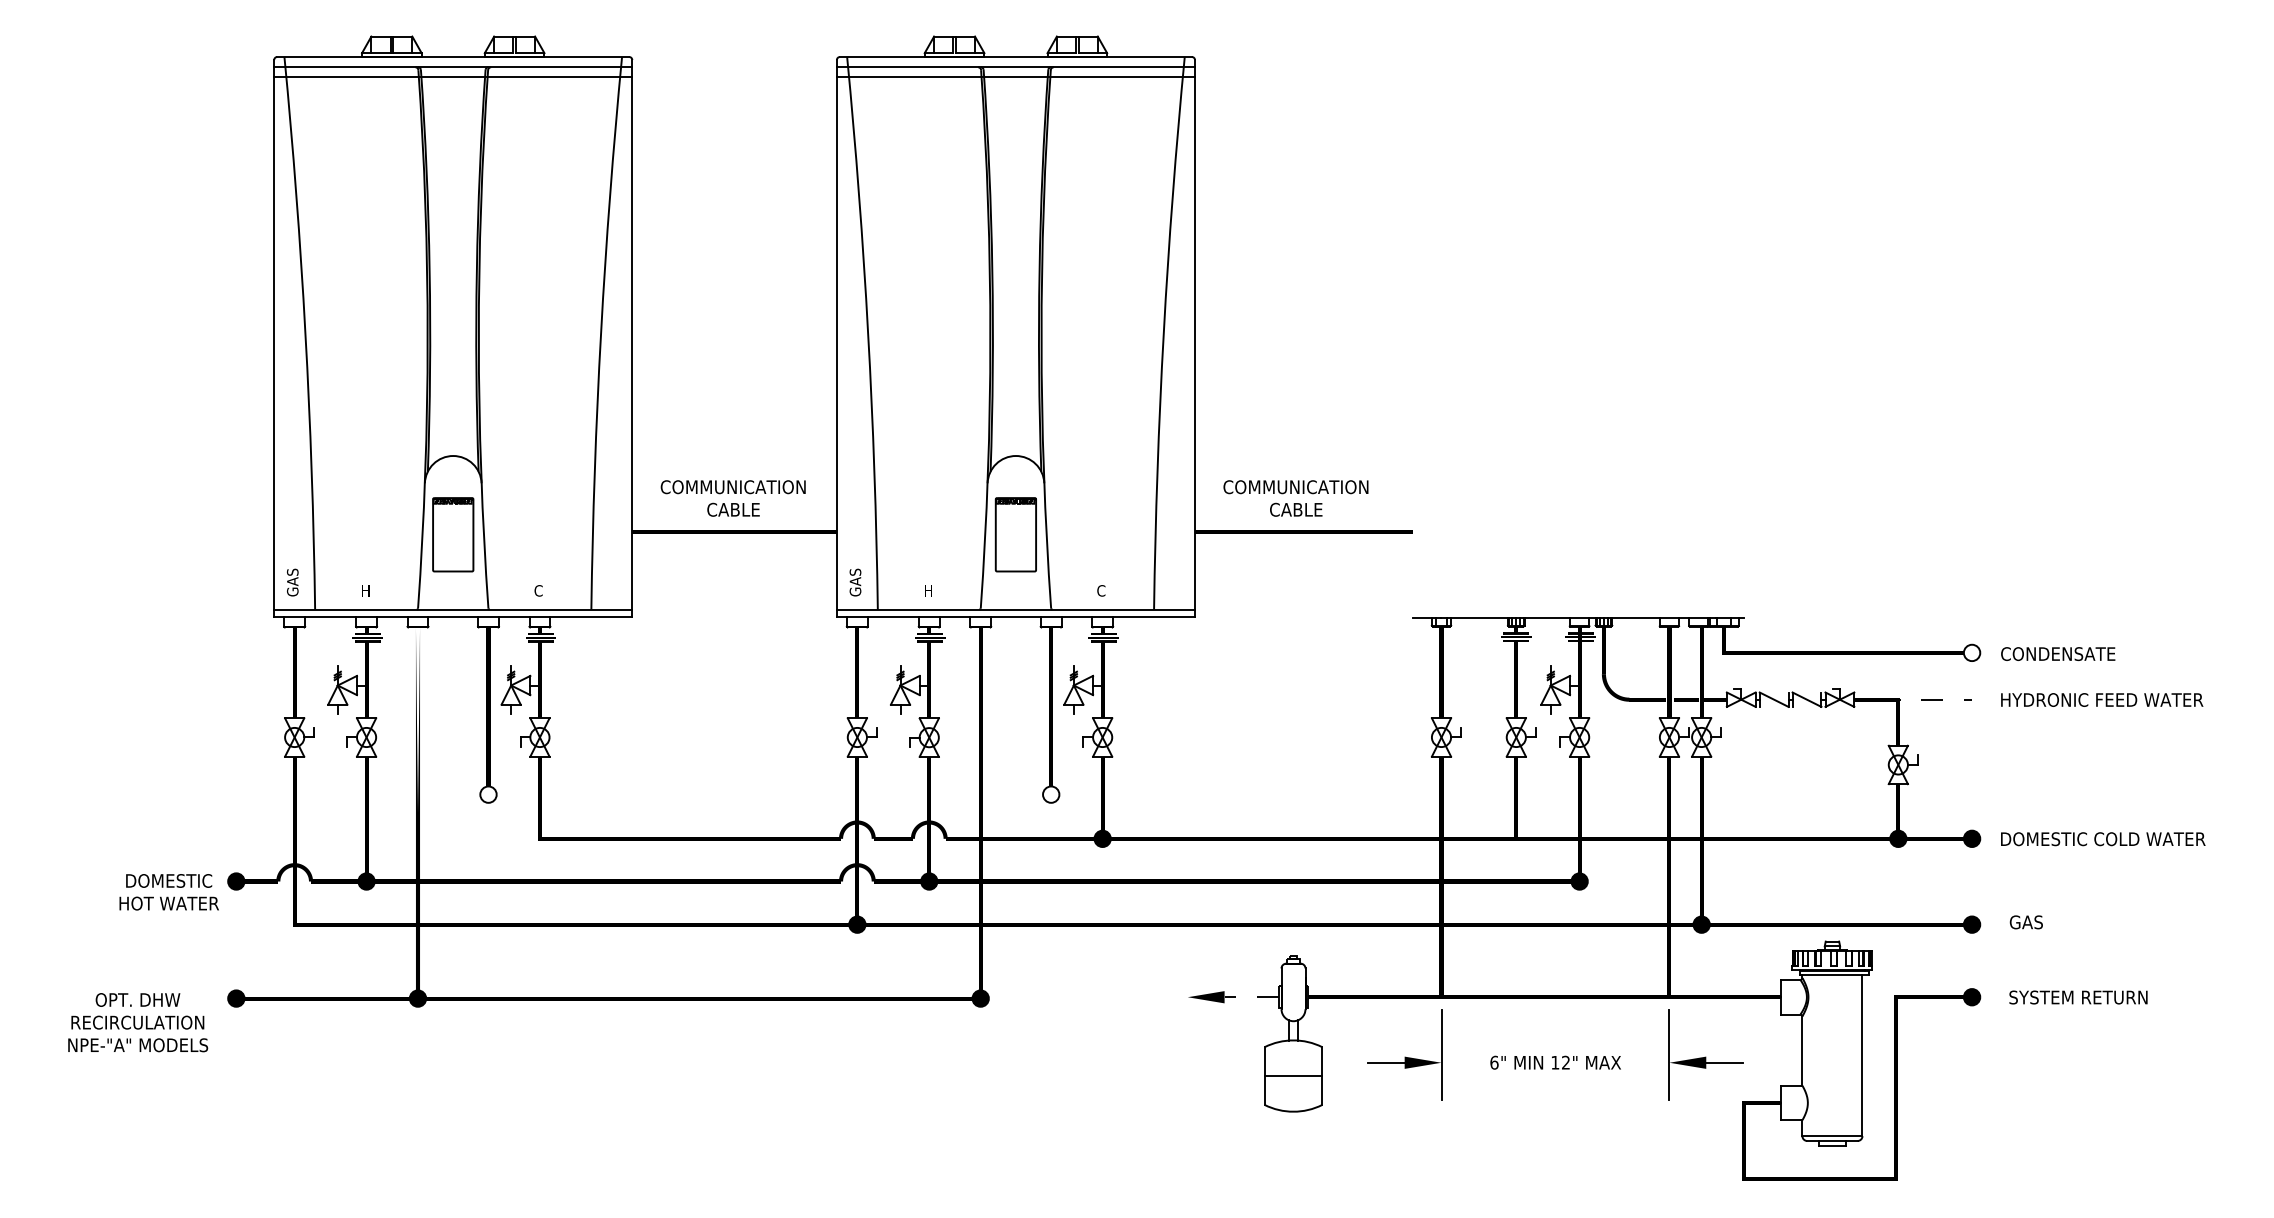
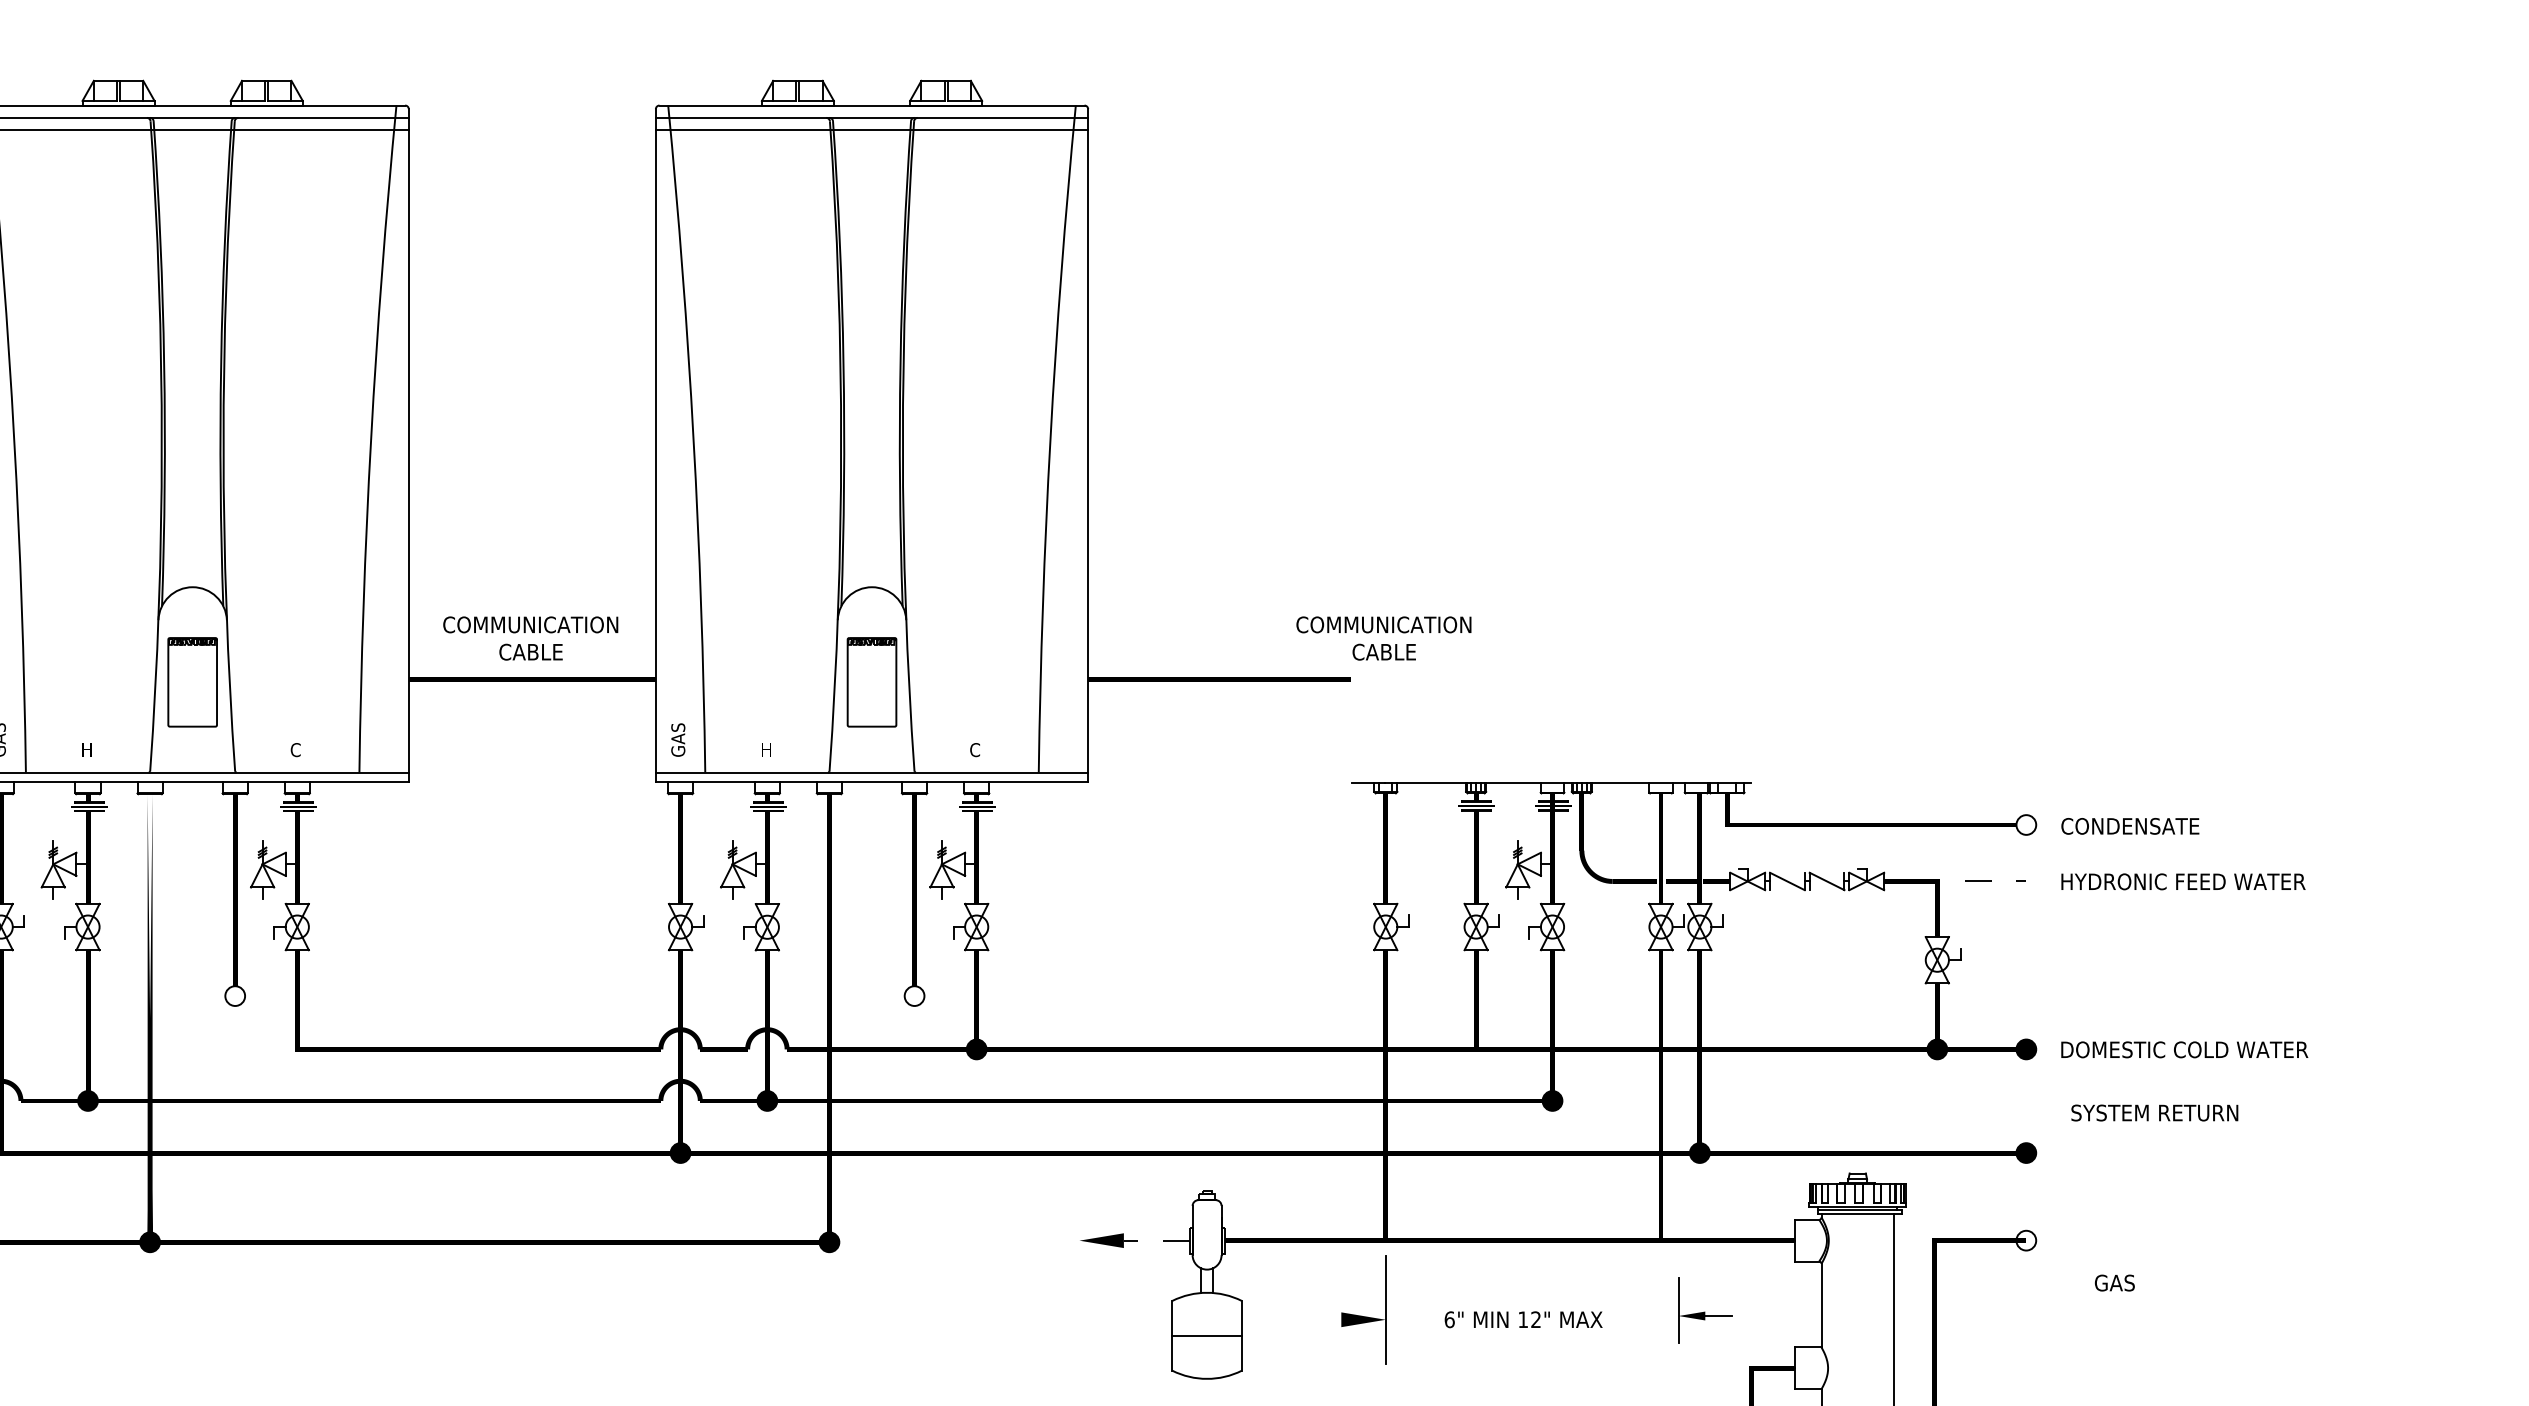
text: (1295, 498) -> (1383, 638), moved
text: (2025, 922) -> (2113, 1283), moved
fill: (1971, 997) -> (2025, 1240), removed
text: (2078, 997) -> (2154, 1113), moved
part: (1705, 1054) -> (1704, 1309), size x0.6
line: (1385, 1062) -> (1318, 1319), removed

